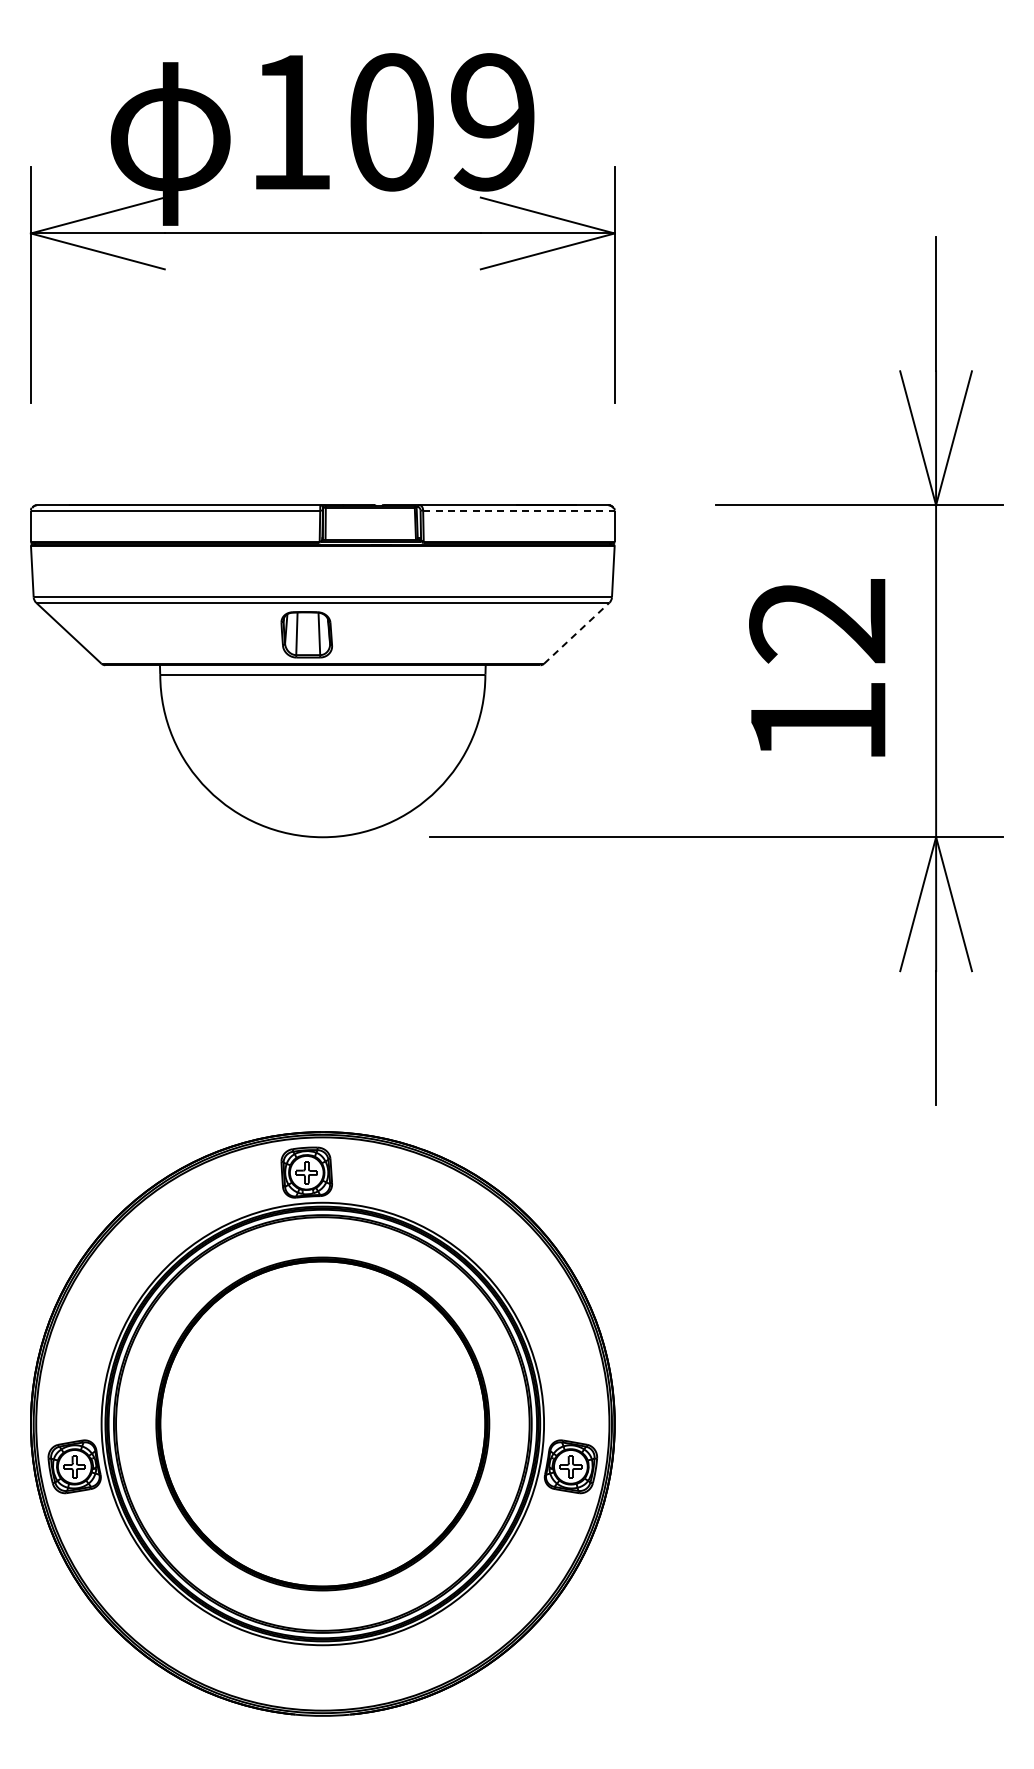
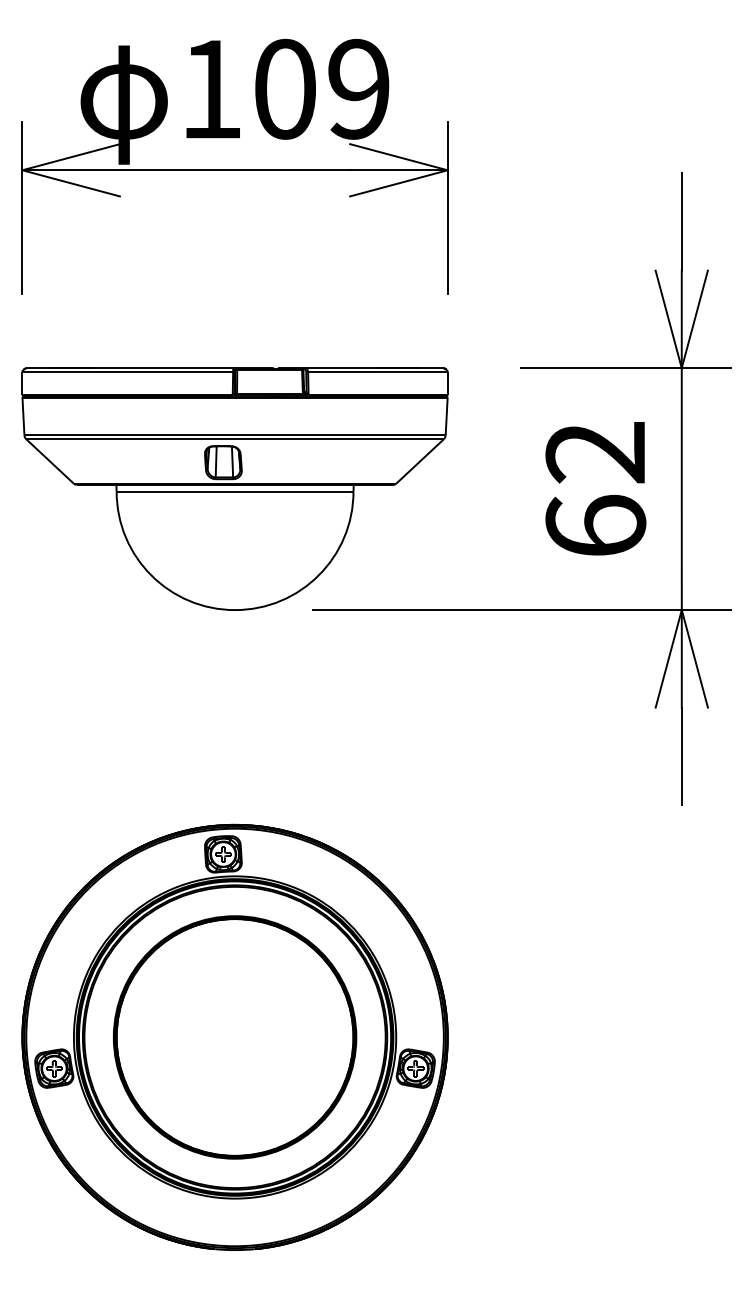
line: (518, 510) -> (377, 372), dashed -> solid
line: (576, 633) -> (419, 461), dashed -> solid
text: (818, 720) -> (596, 525), 12 -> 62

